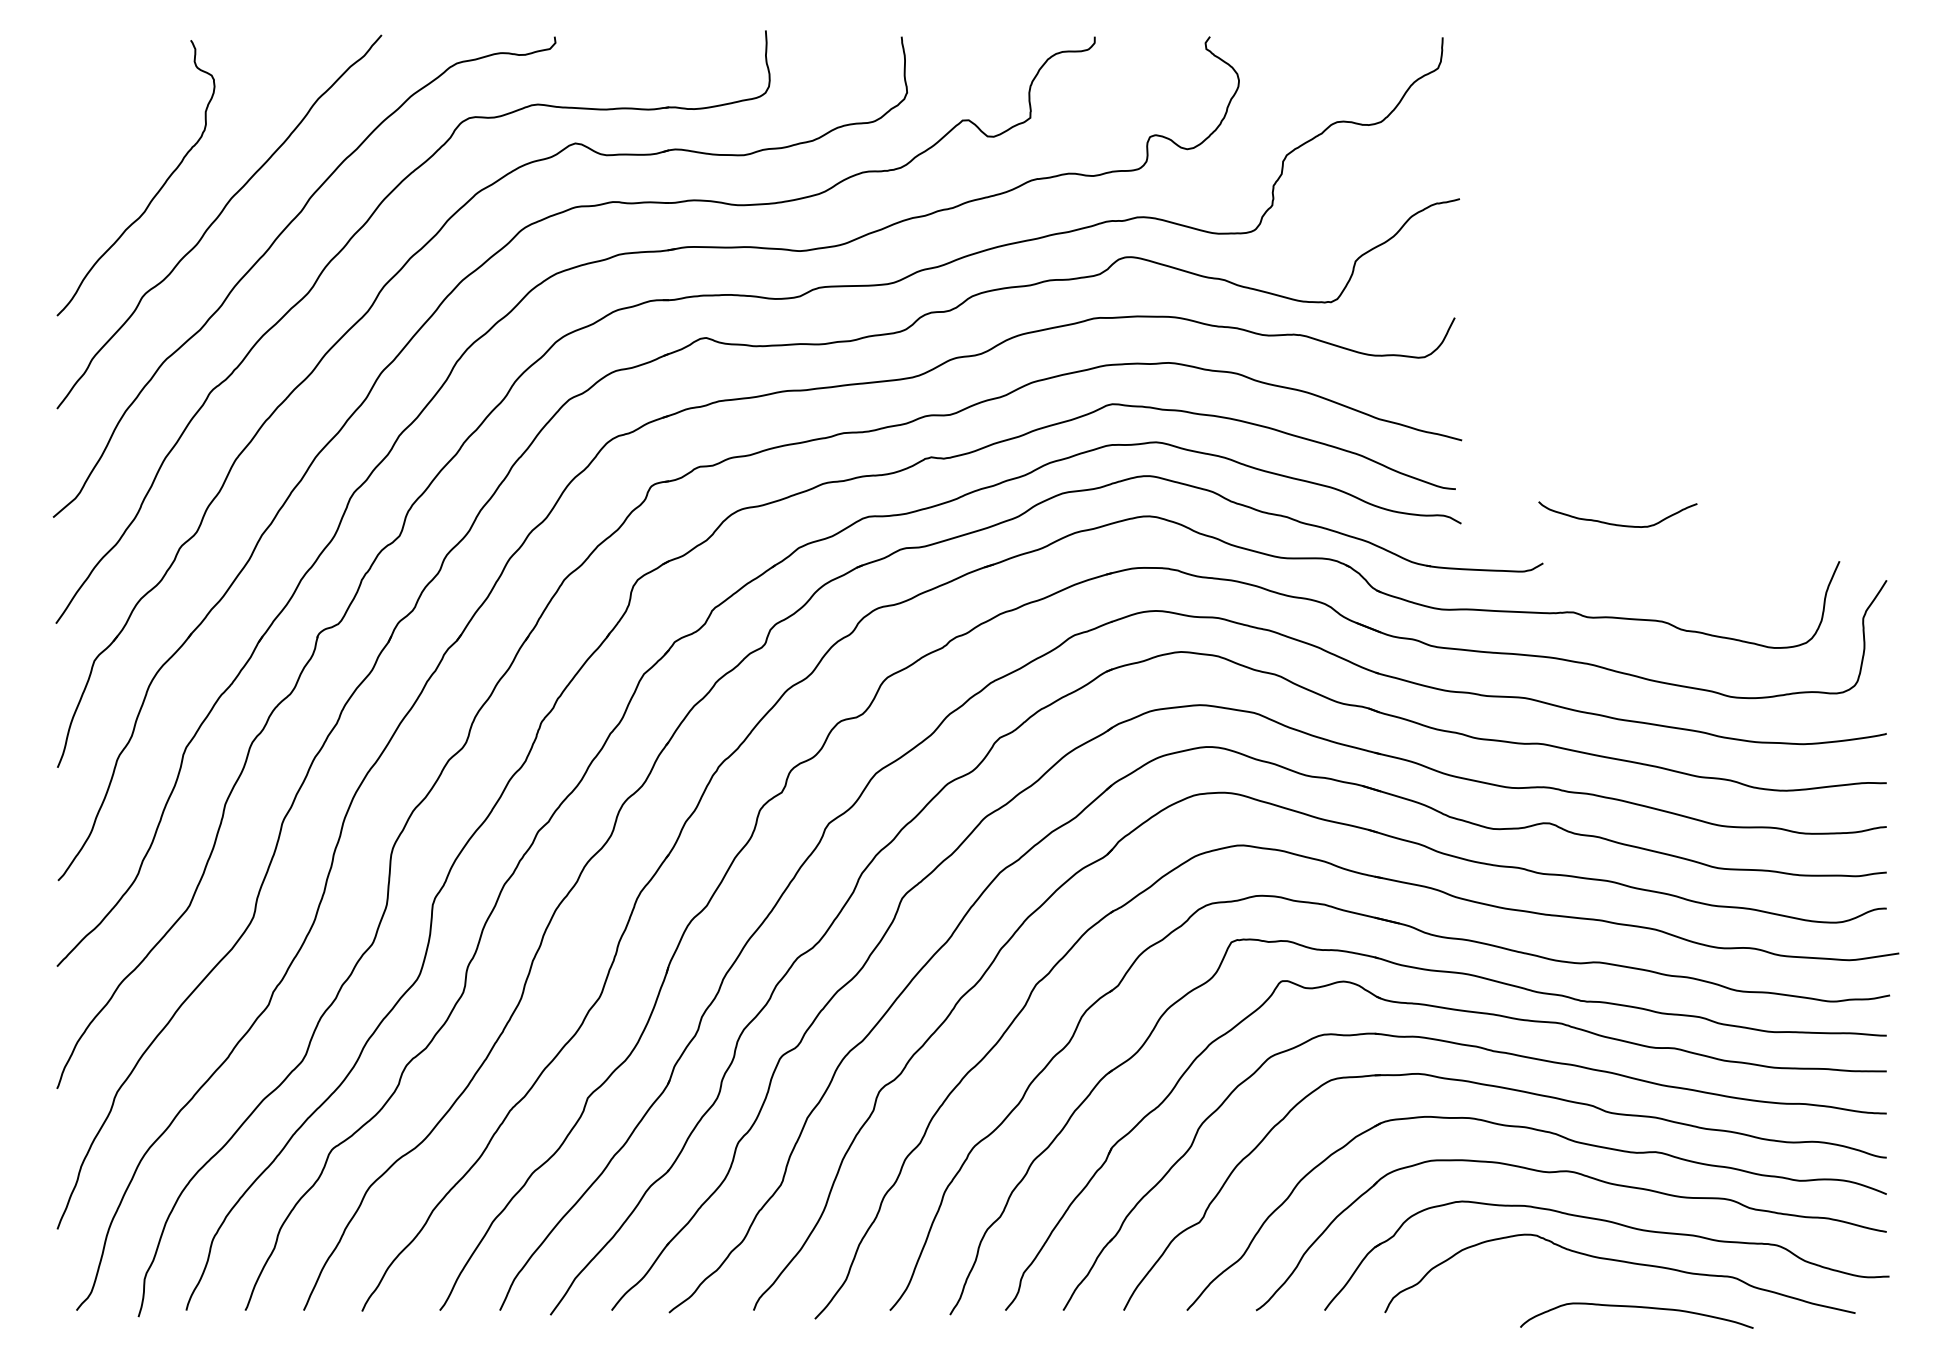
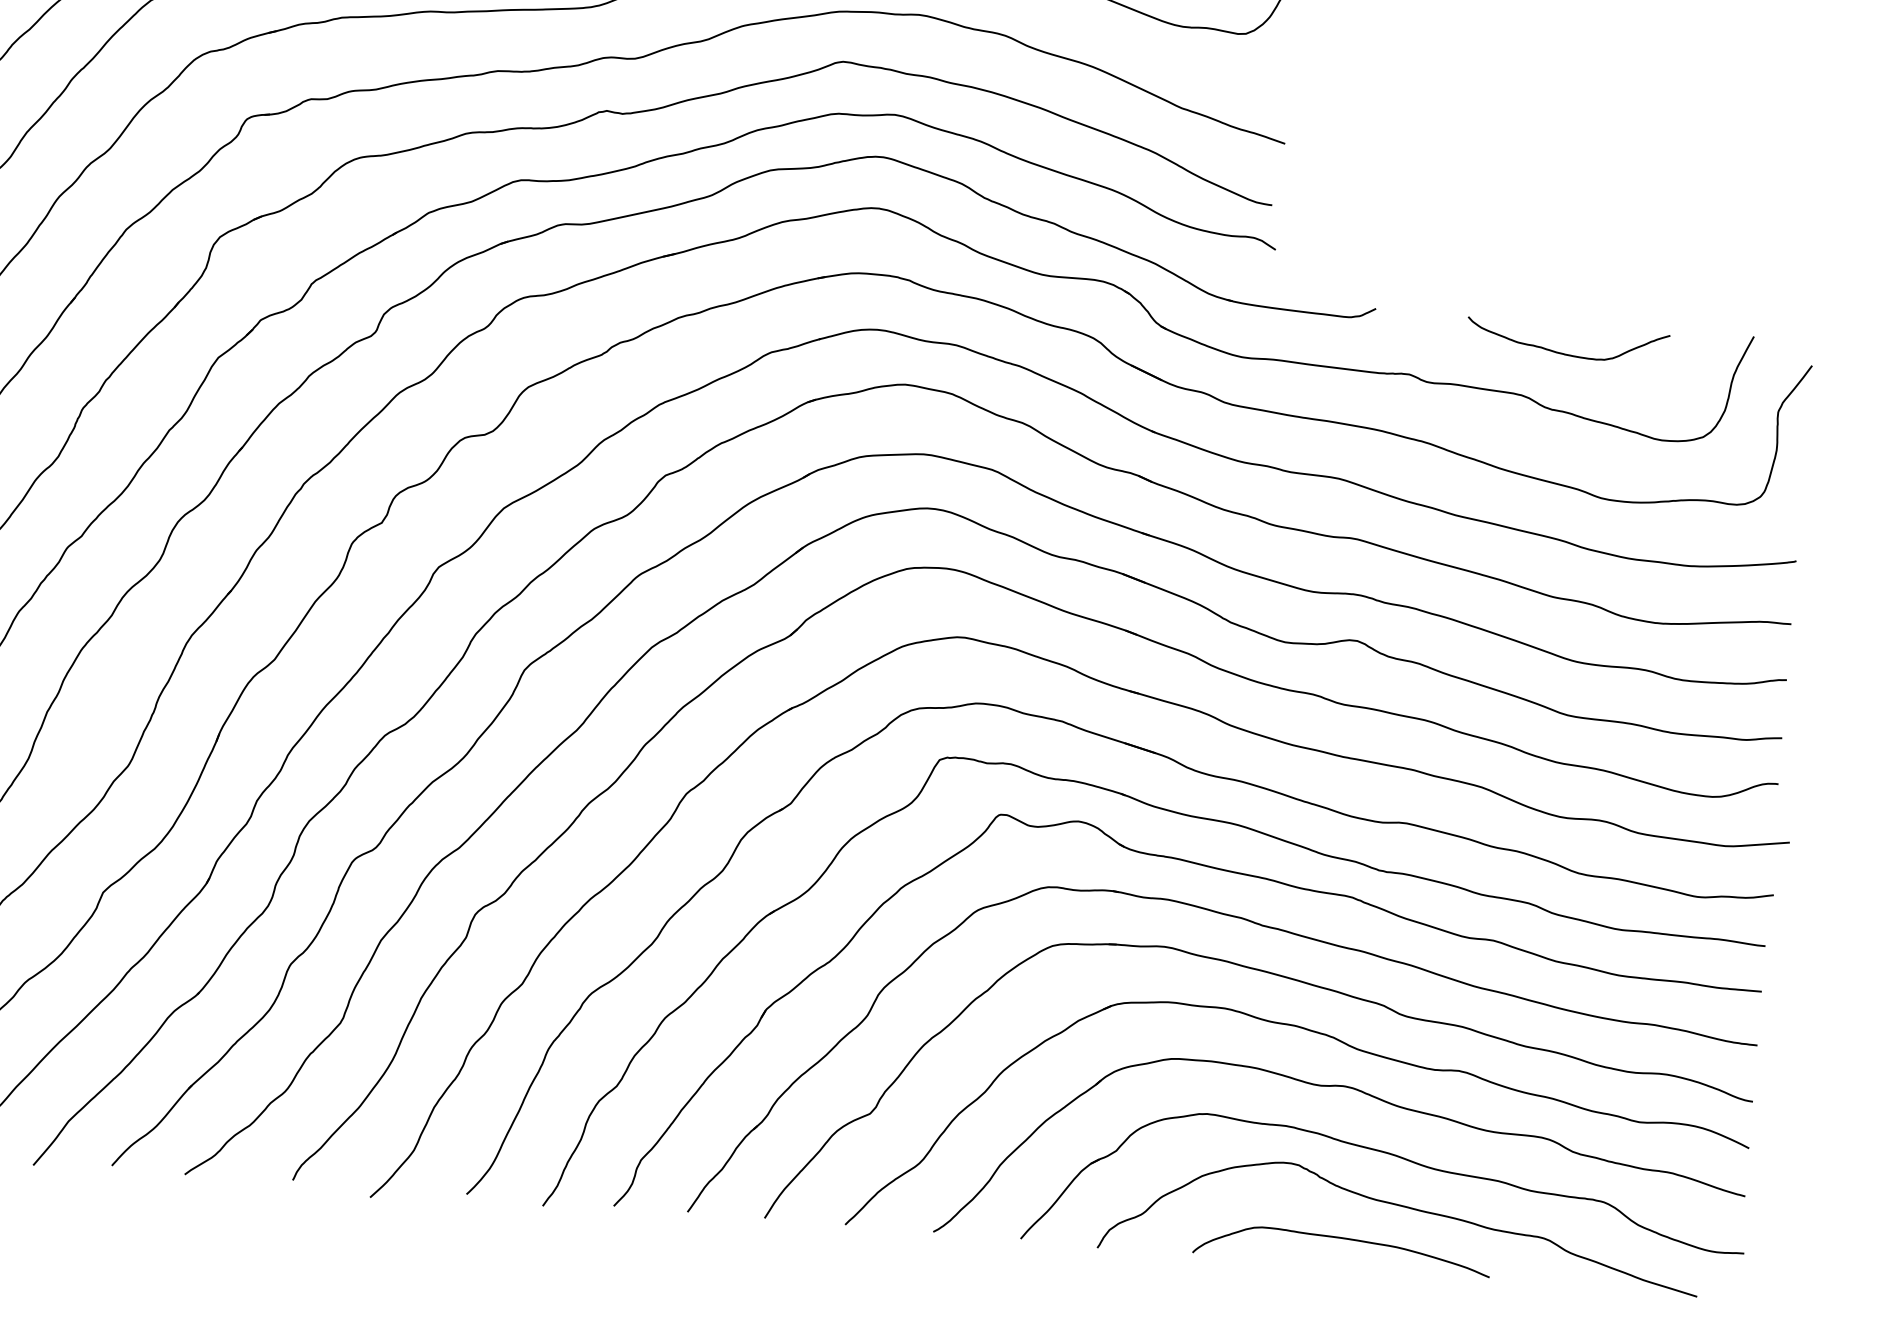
curve: (1614, 523) -> (1562, 352), moved
curve: (1636, 1307) -> (1342, 1239), moved

